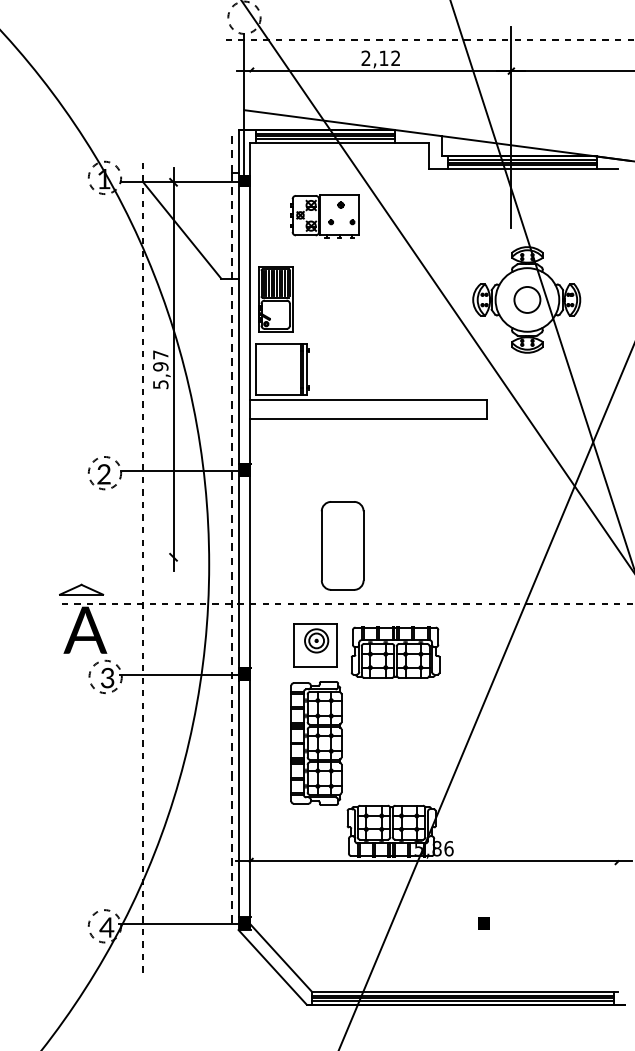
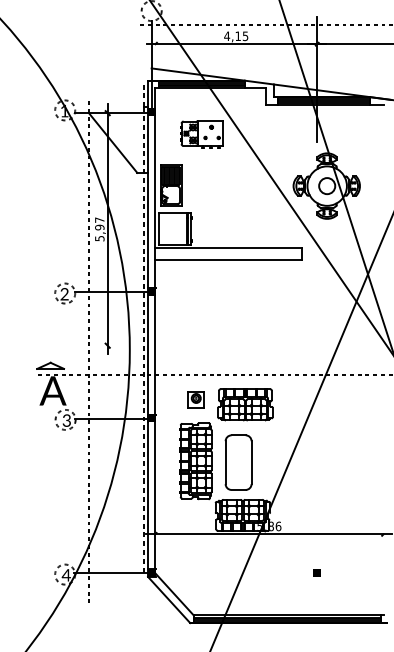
text: (381, 58) -> (236, 36), 2,12 -> 4,15
part: (342, 545) -> (238, 462), moved
part: (315, 644) -> (195, 399), size x0.62
part: (482, 922) -> (316, 572), moved

